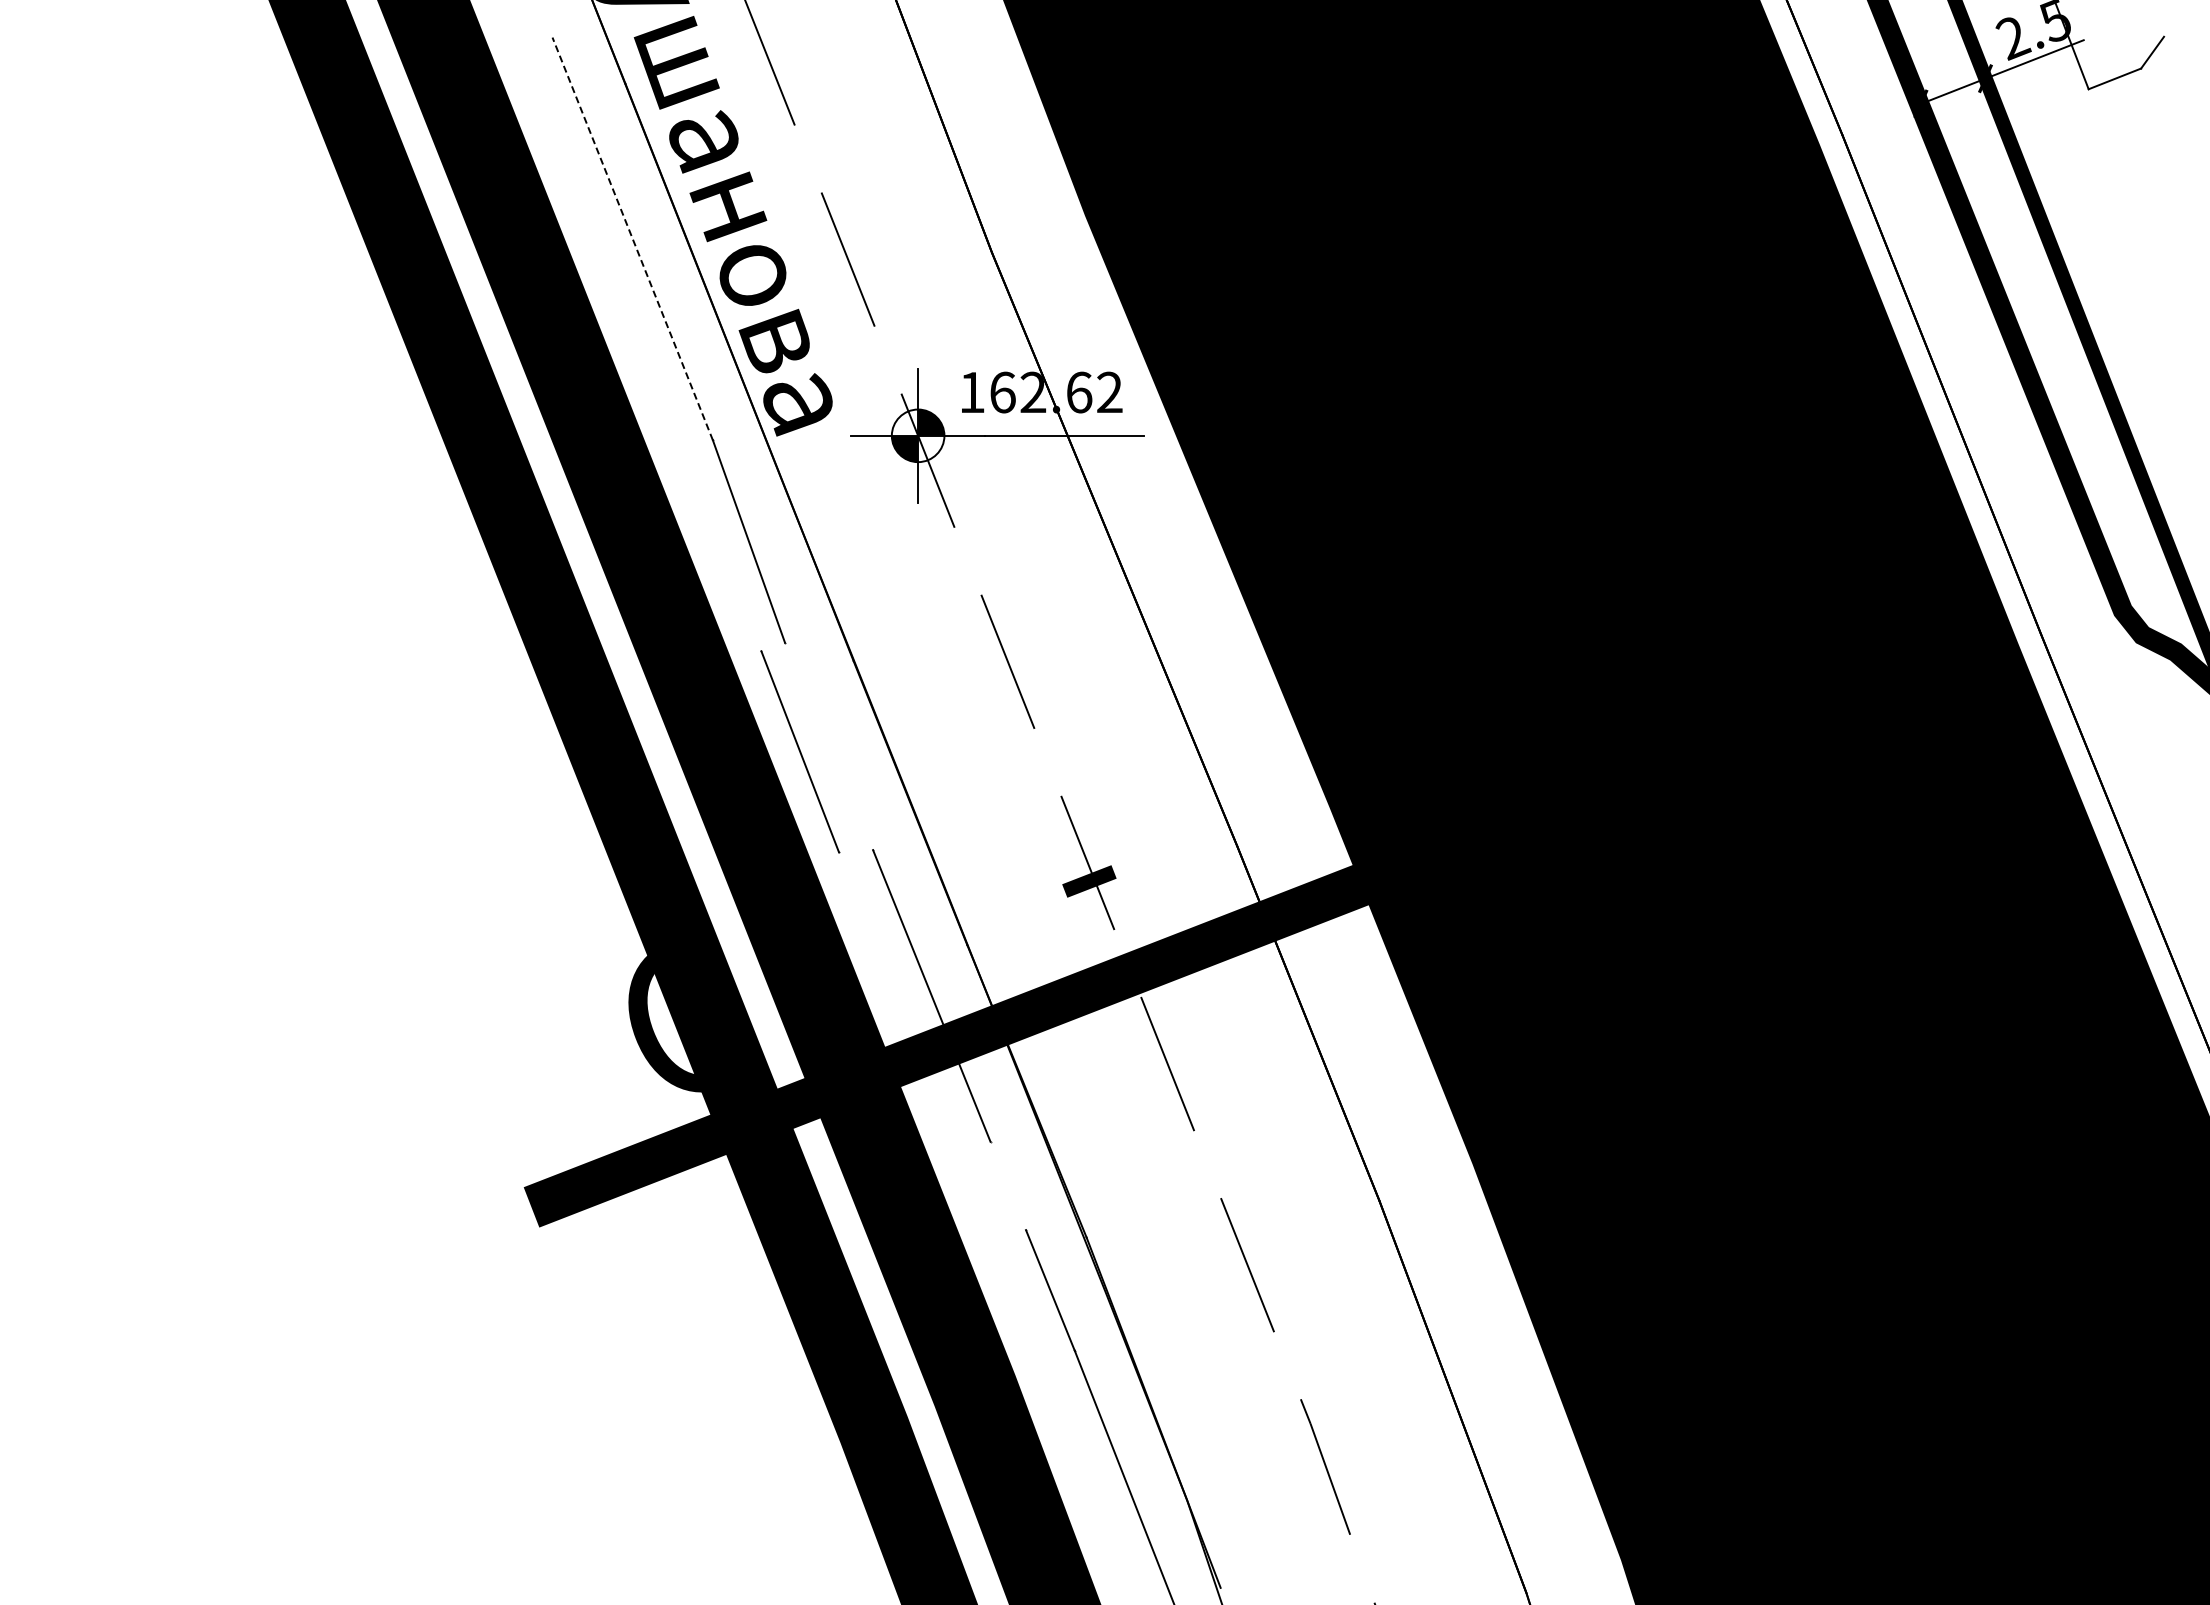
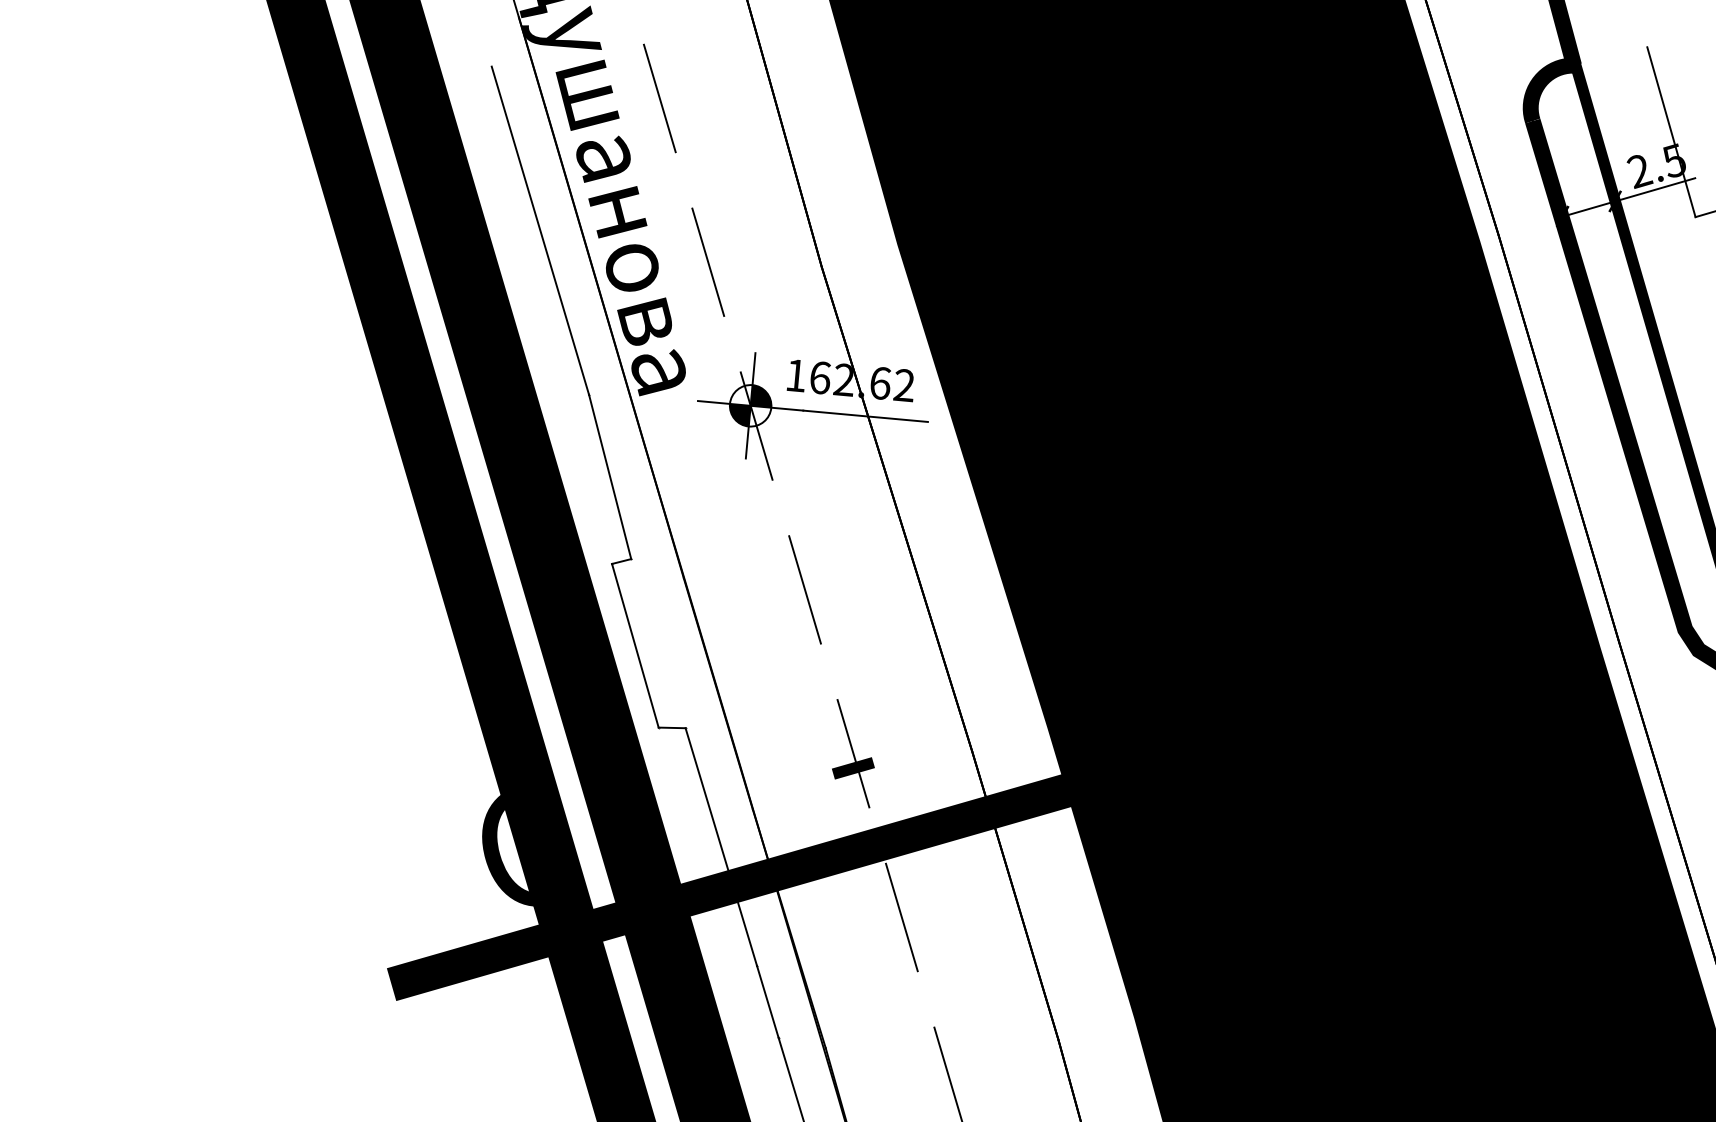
line: (632, 238) -> (540, 230), dashed -> solid
line: (773, 646) -> (621, 561), added
line: (856, 851) -> (672, 728), added
line: (1008, 1185) -> (768, 1001), added

